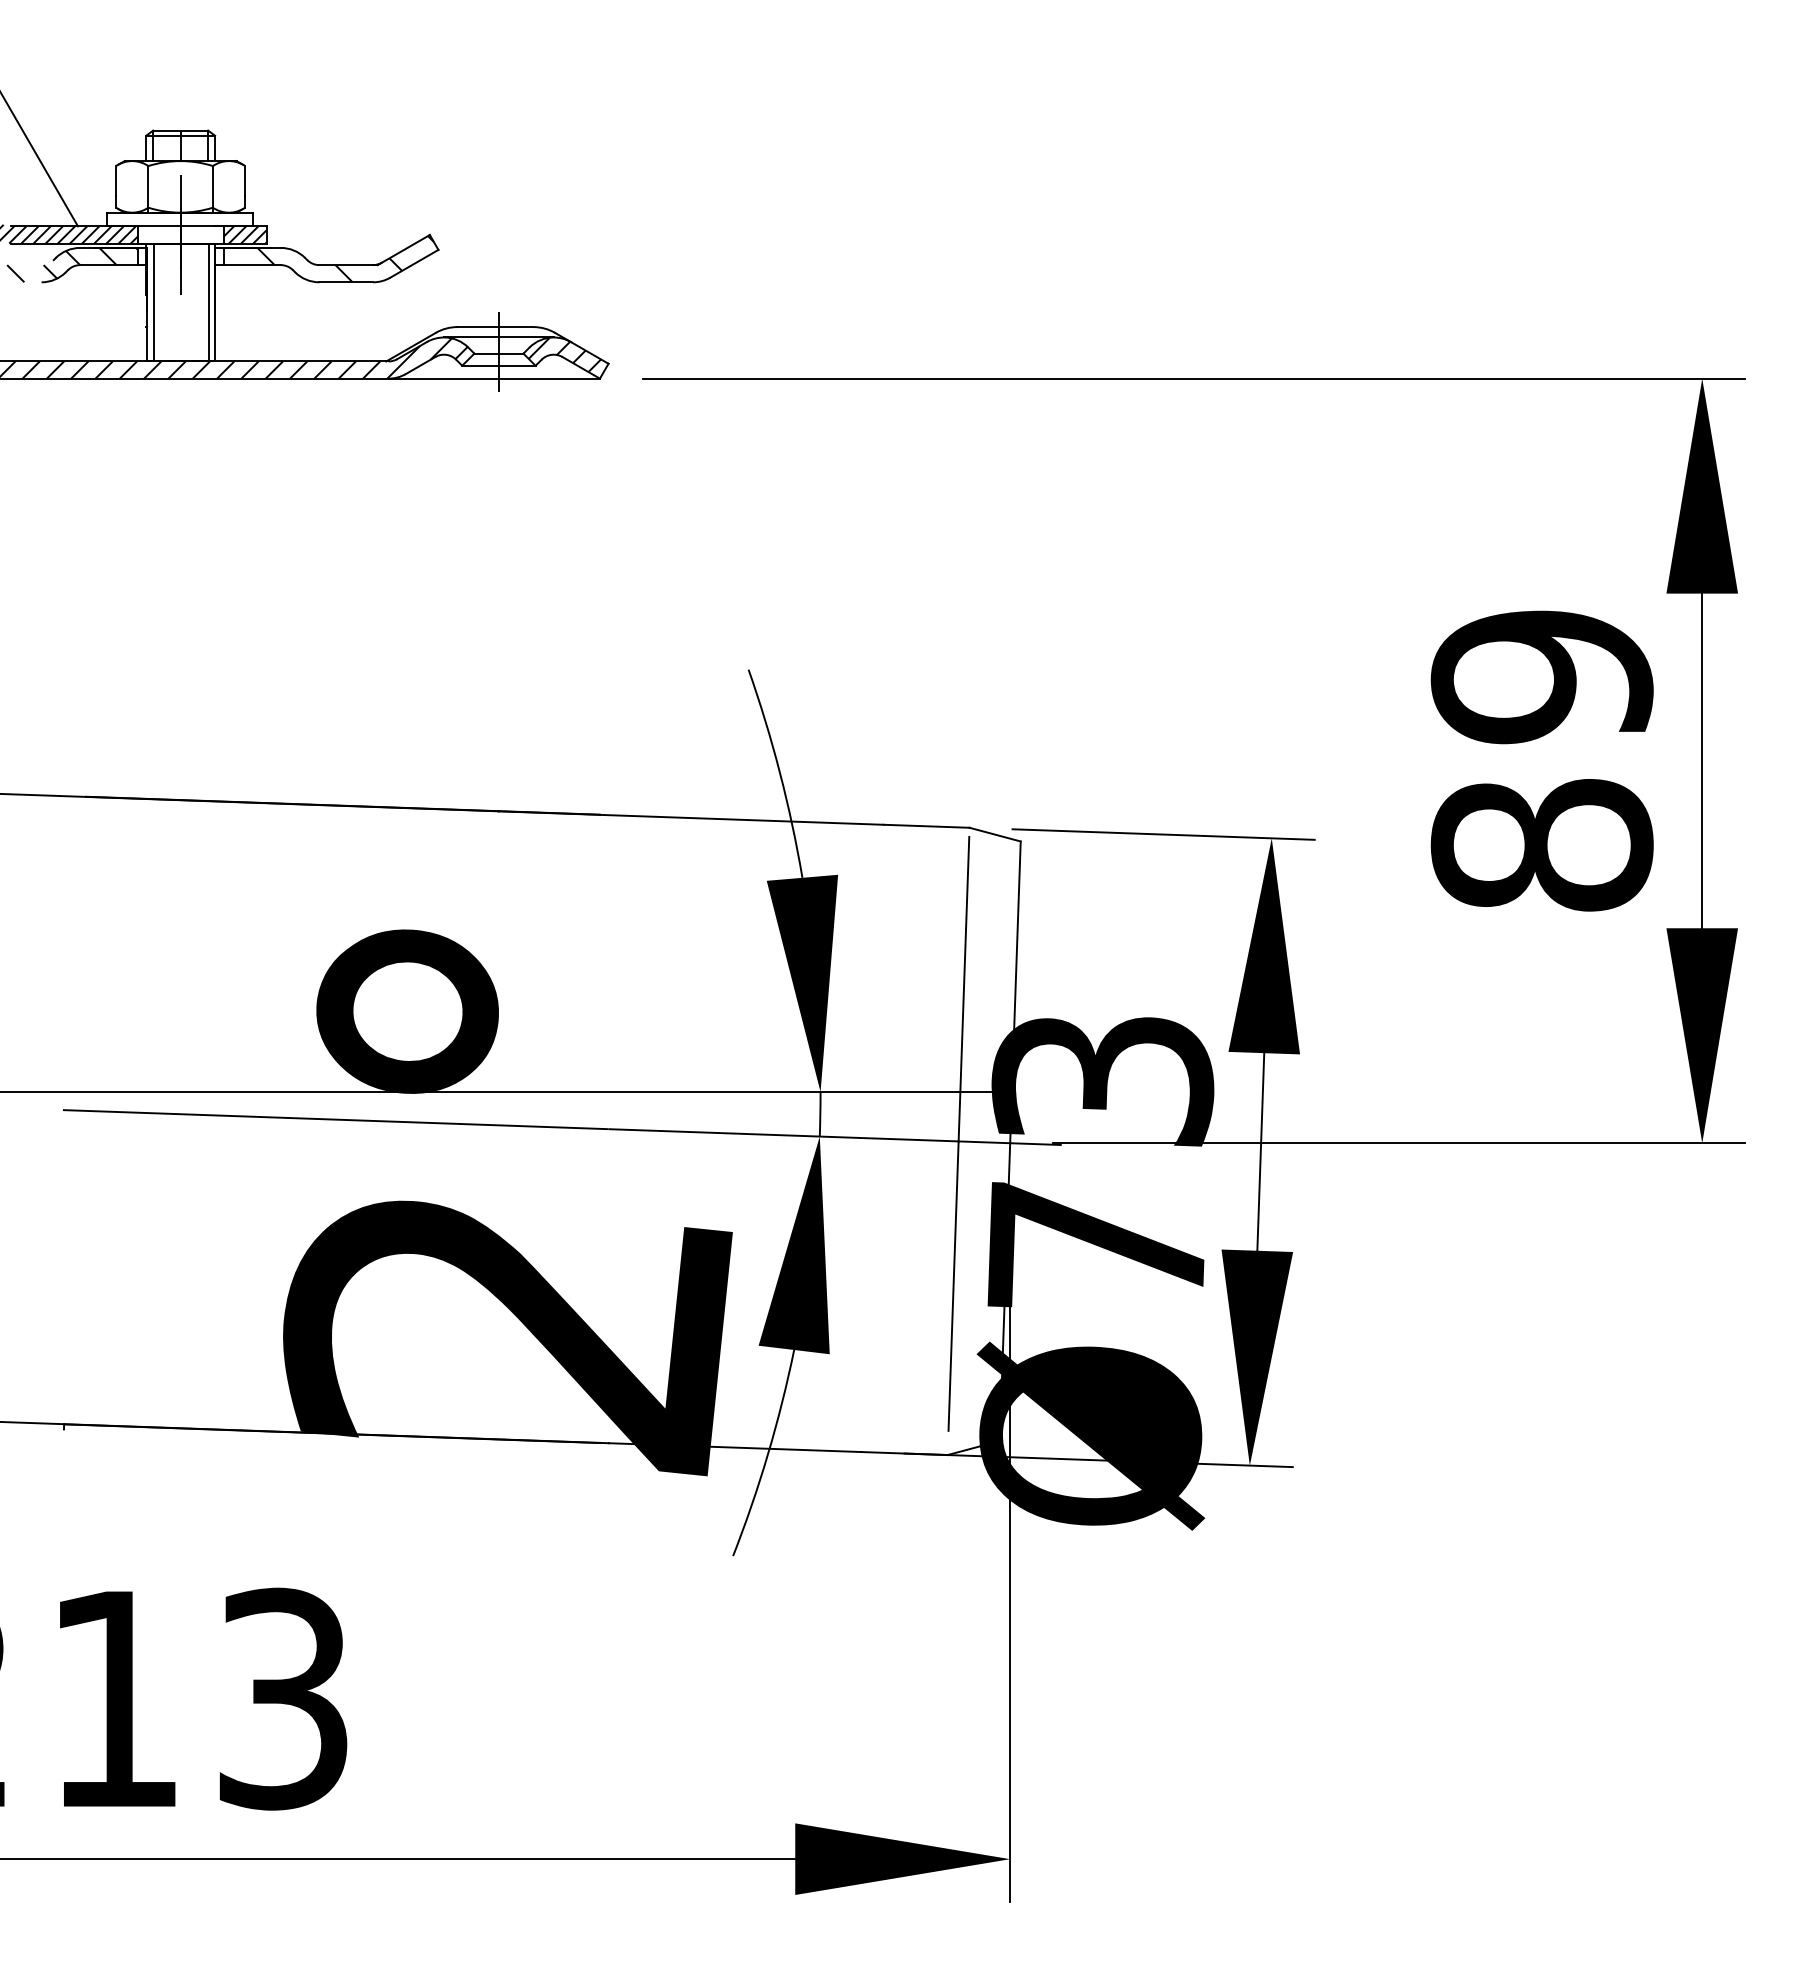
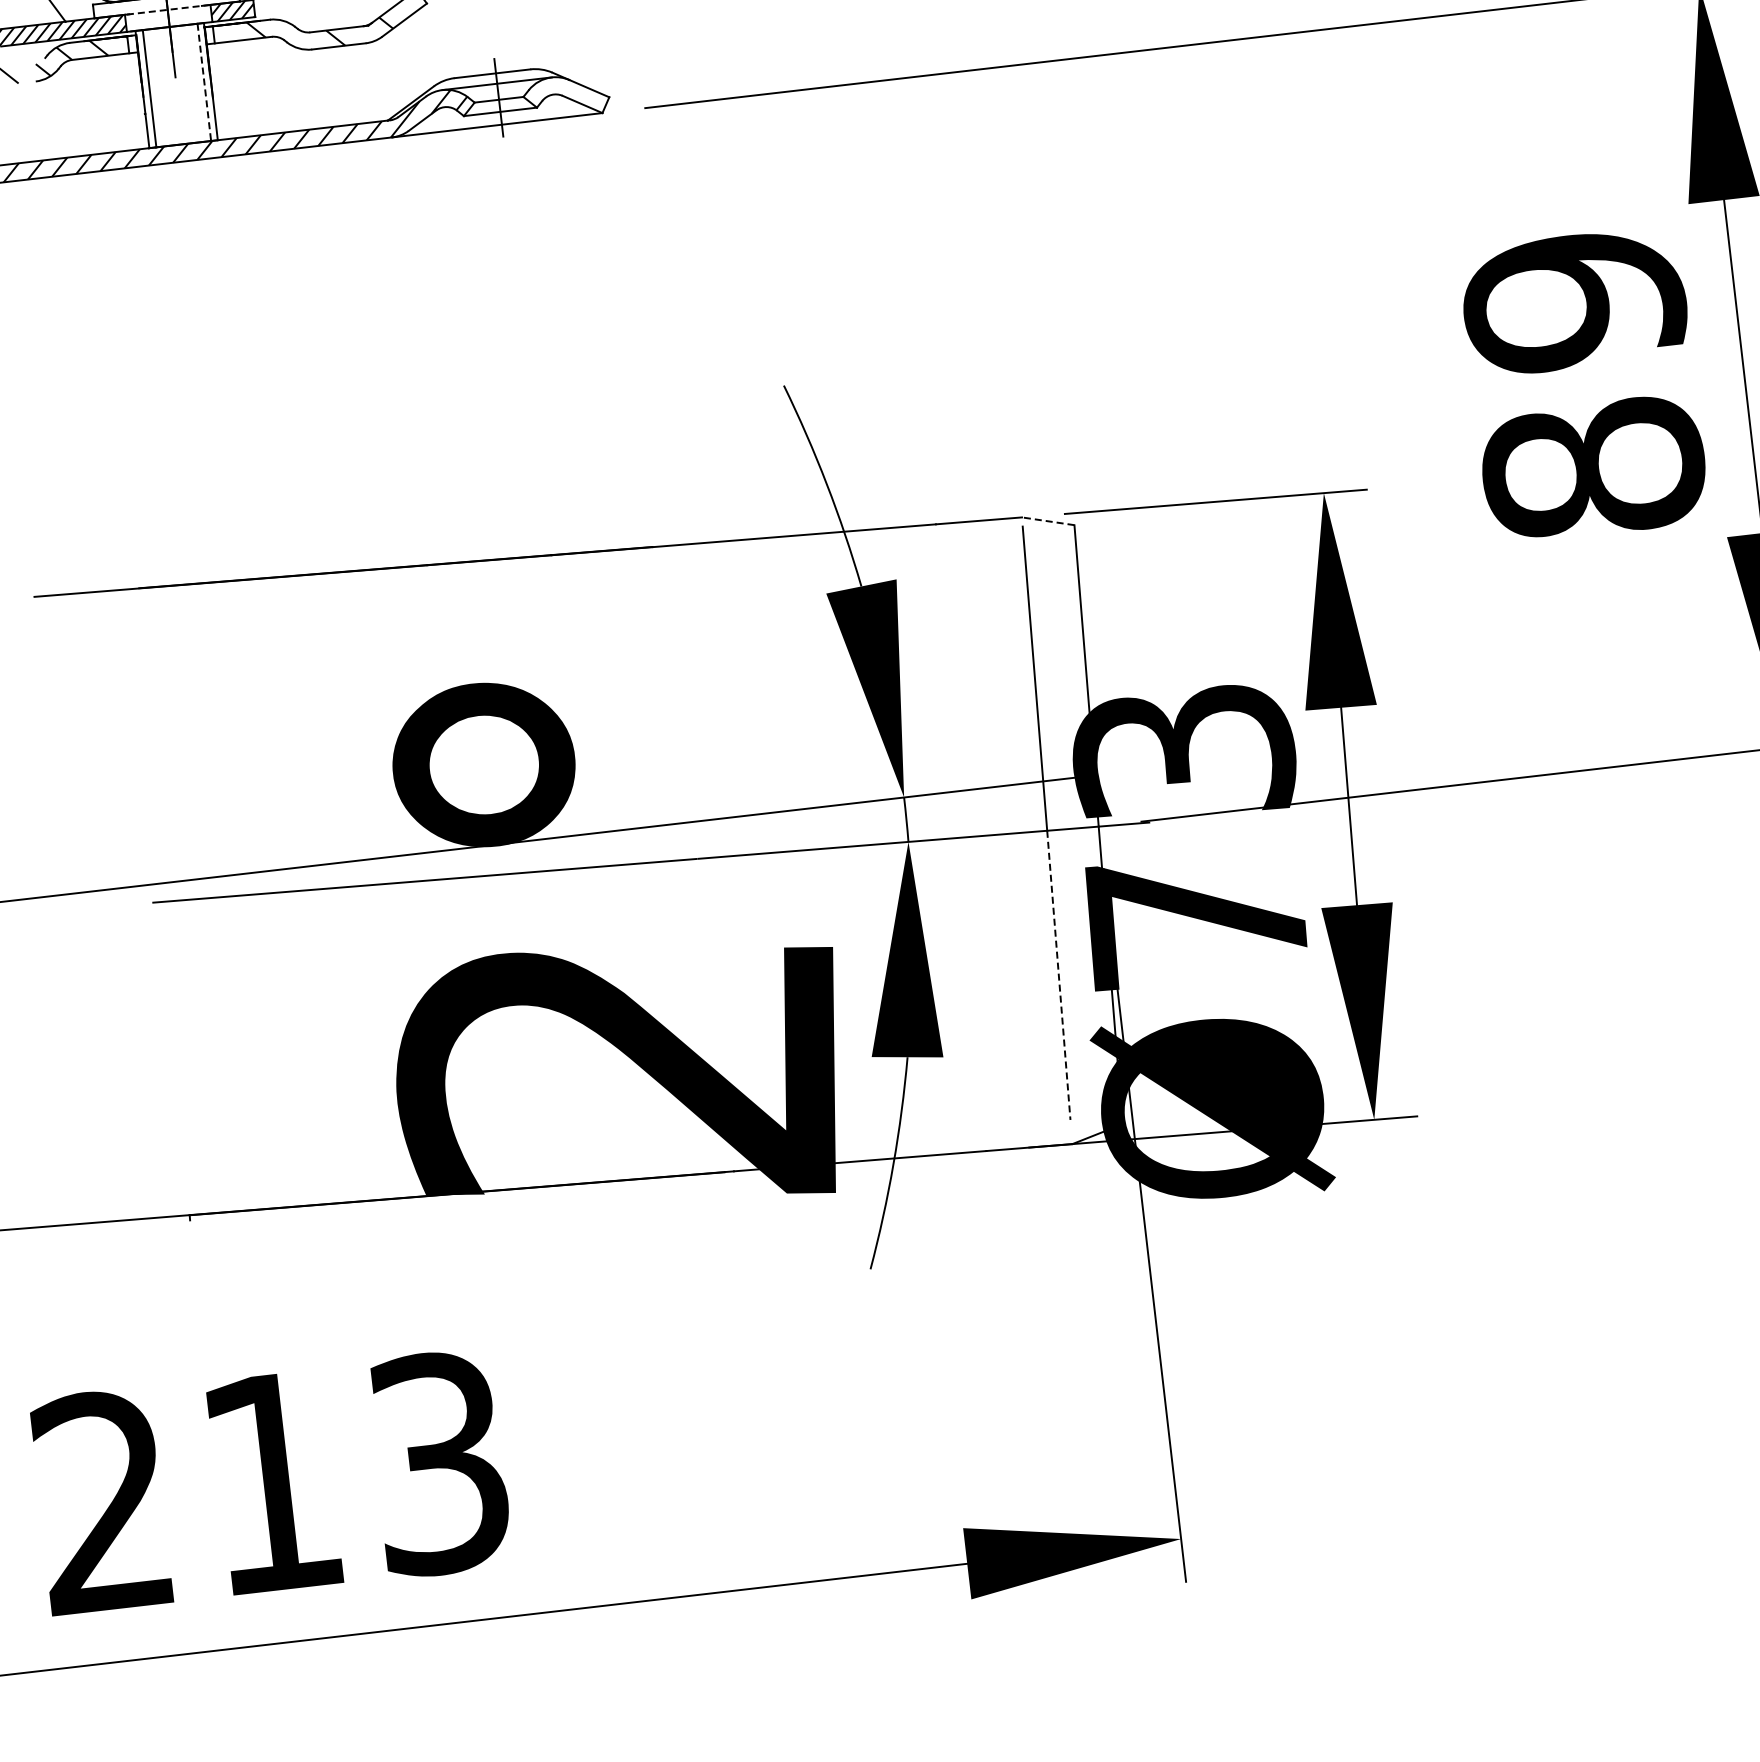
line: (180, 226) -> (167, 9), solid -> dashed
line: (208, 302) -> (204, 82), solid -> dashed
hatch: (564, 354) -> (564, 93), removed
line: (994, 834) -> (1047, 521), solid -> dashed
line: (953, 1286) -> (1058, 975), solid -> dashed

